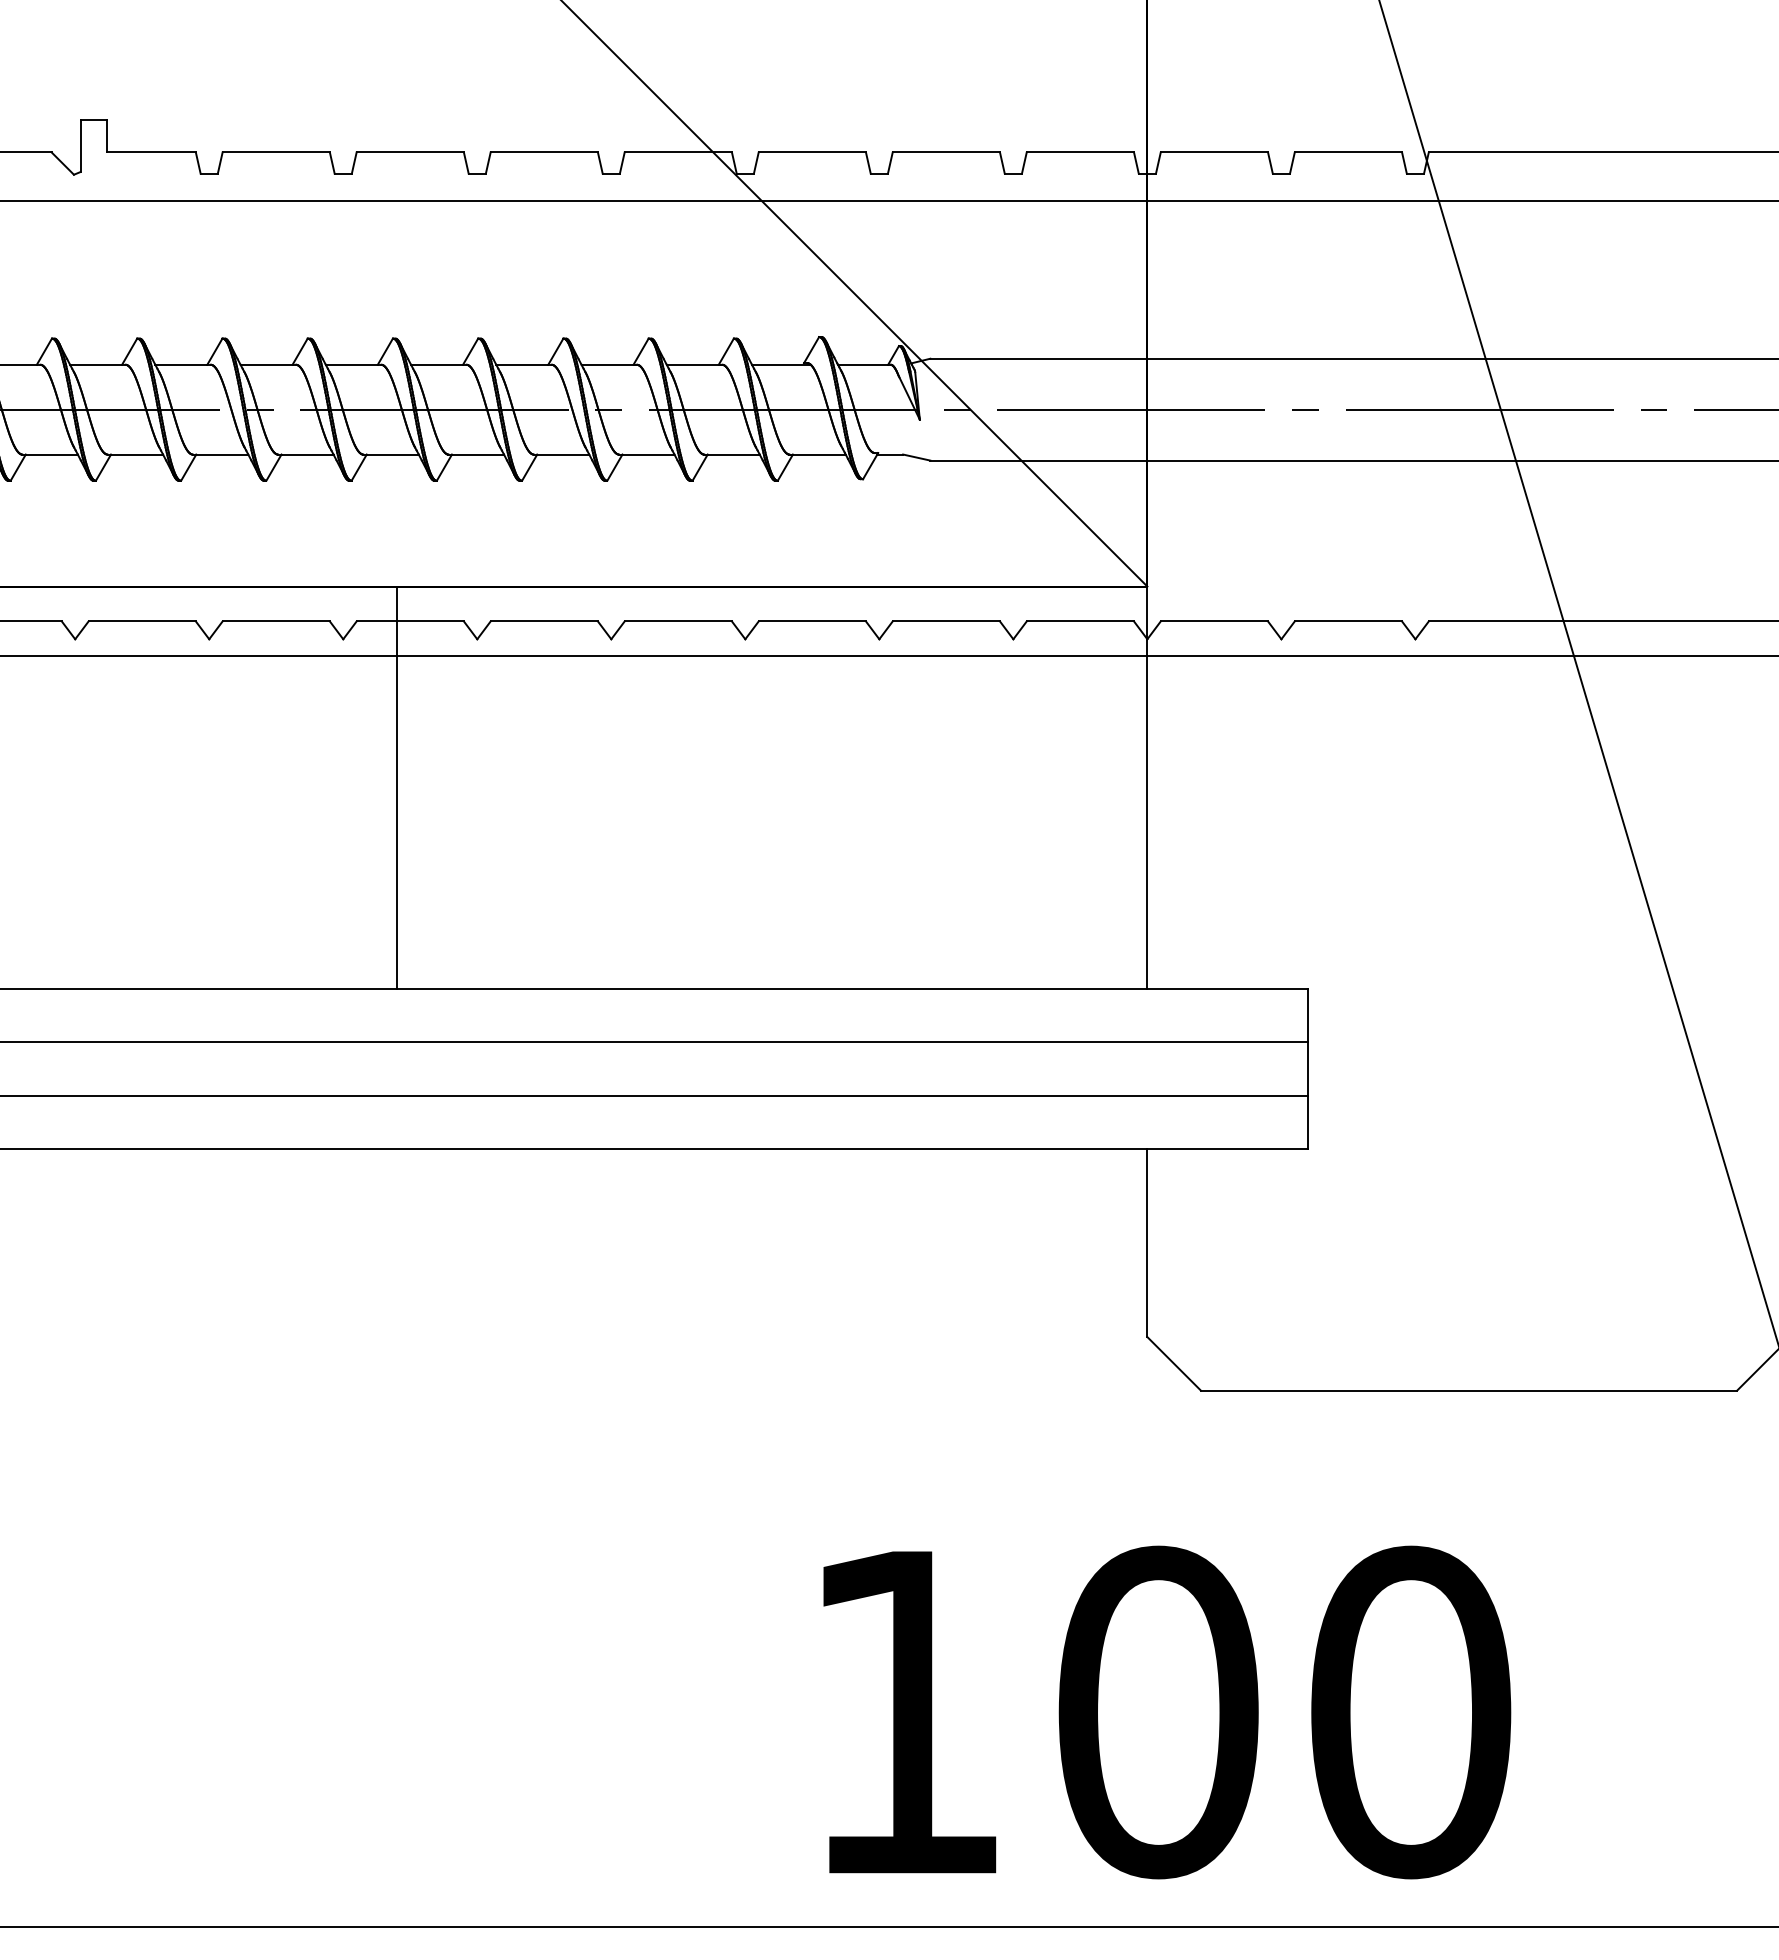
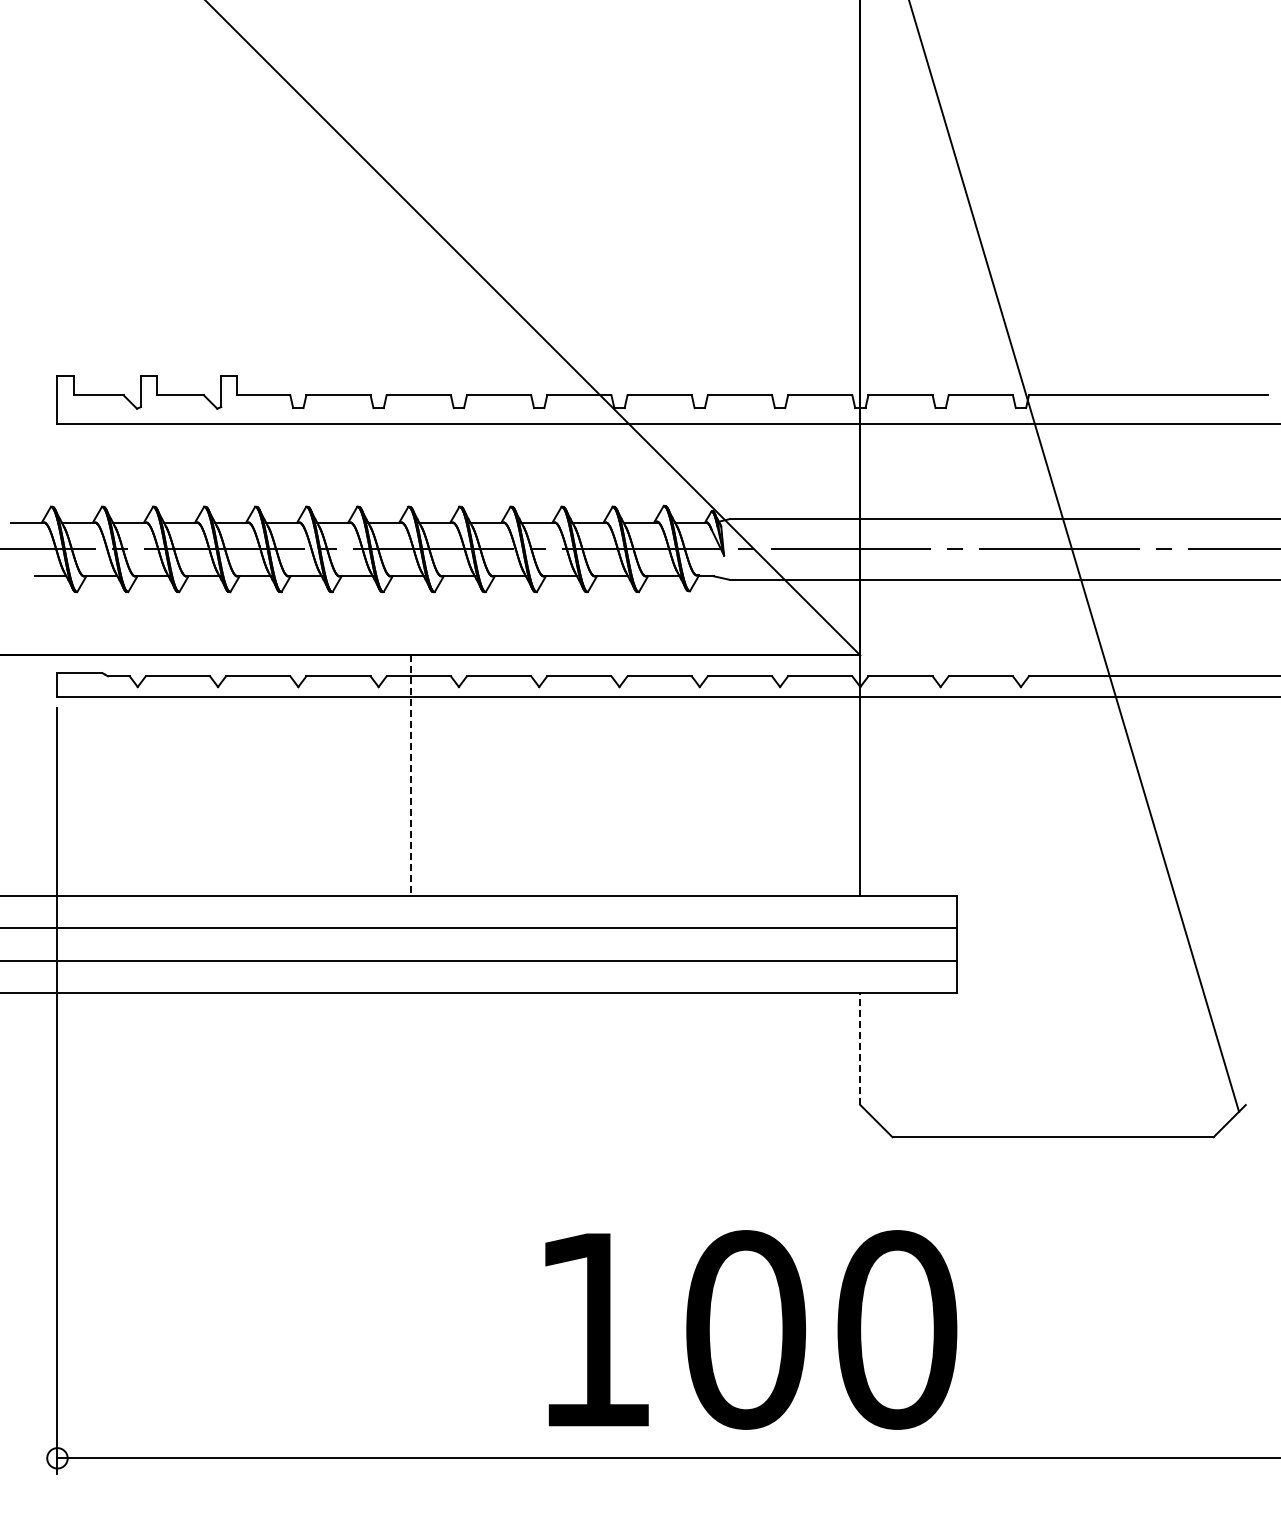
line: (396, 788) -> (410, 776), solid -> dashed
line: (1147, 1242) -> (860, 1048), solid -> dashed
text: (1167, 1711) -> (751, 1329), moved

